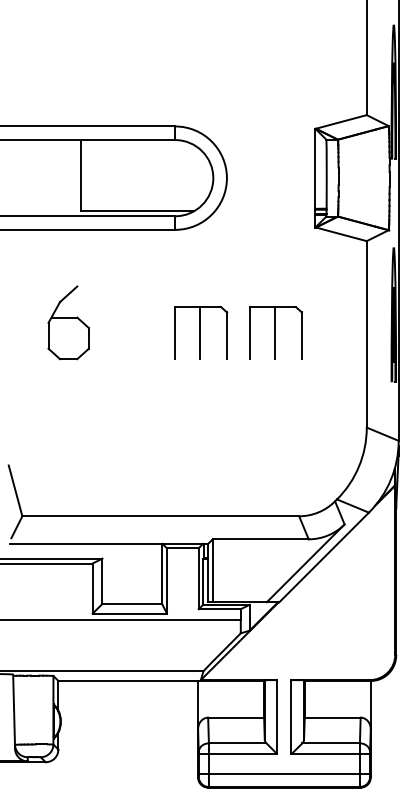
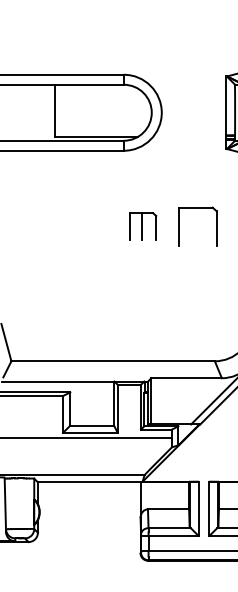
part: (68, 322) -> (45, 218), removed
part: (201, 332) -> (143, 226), size x0.7
line: (275, 333) -> (197, 226), removed

